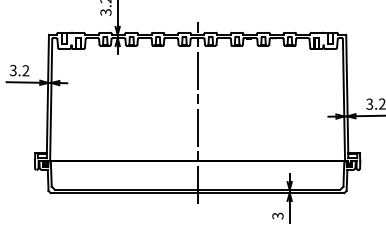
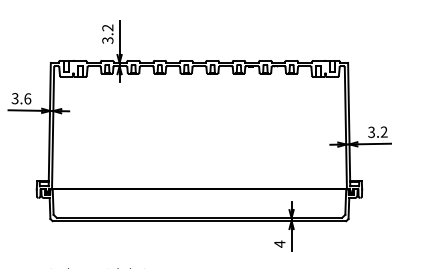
text: (25, 70) -> (27, 98), 3.2 -> 3.6
line: (197, 112) -> (199, 140), removed
text: (277, 215) -> (279, 243), 3 -> 4

